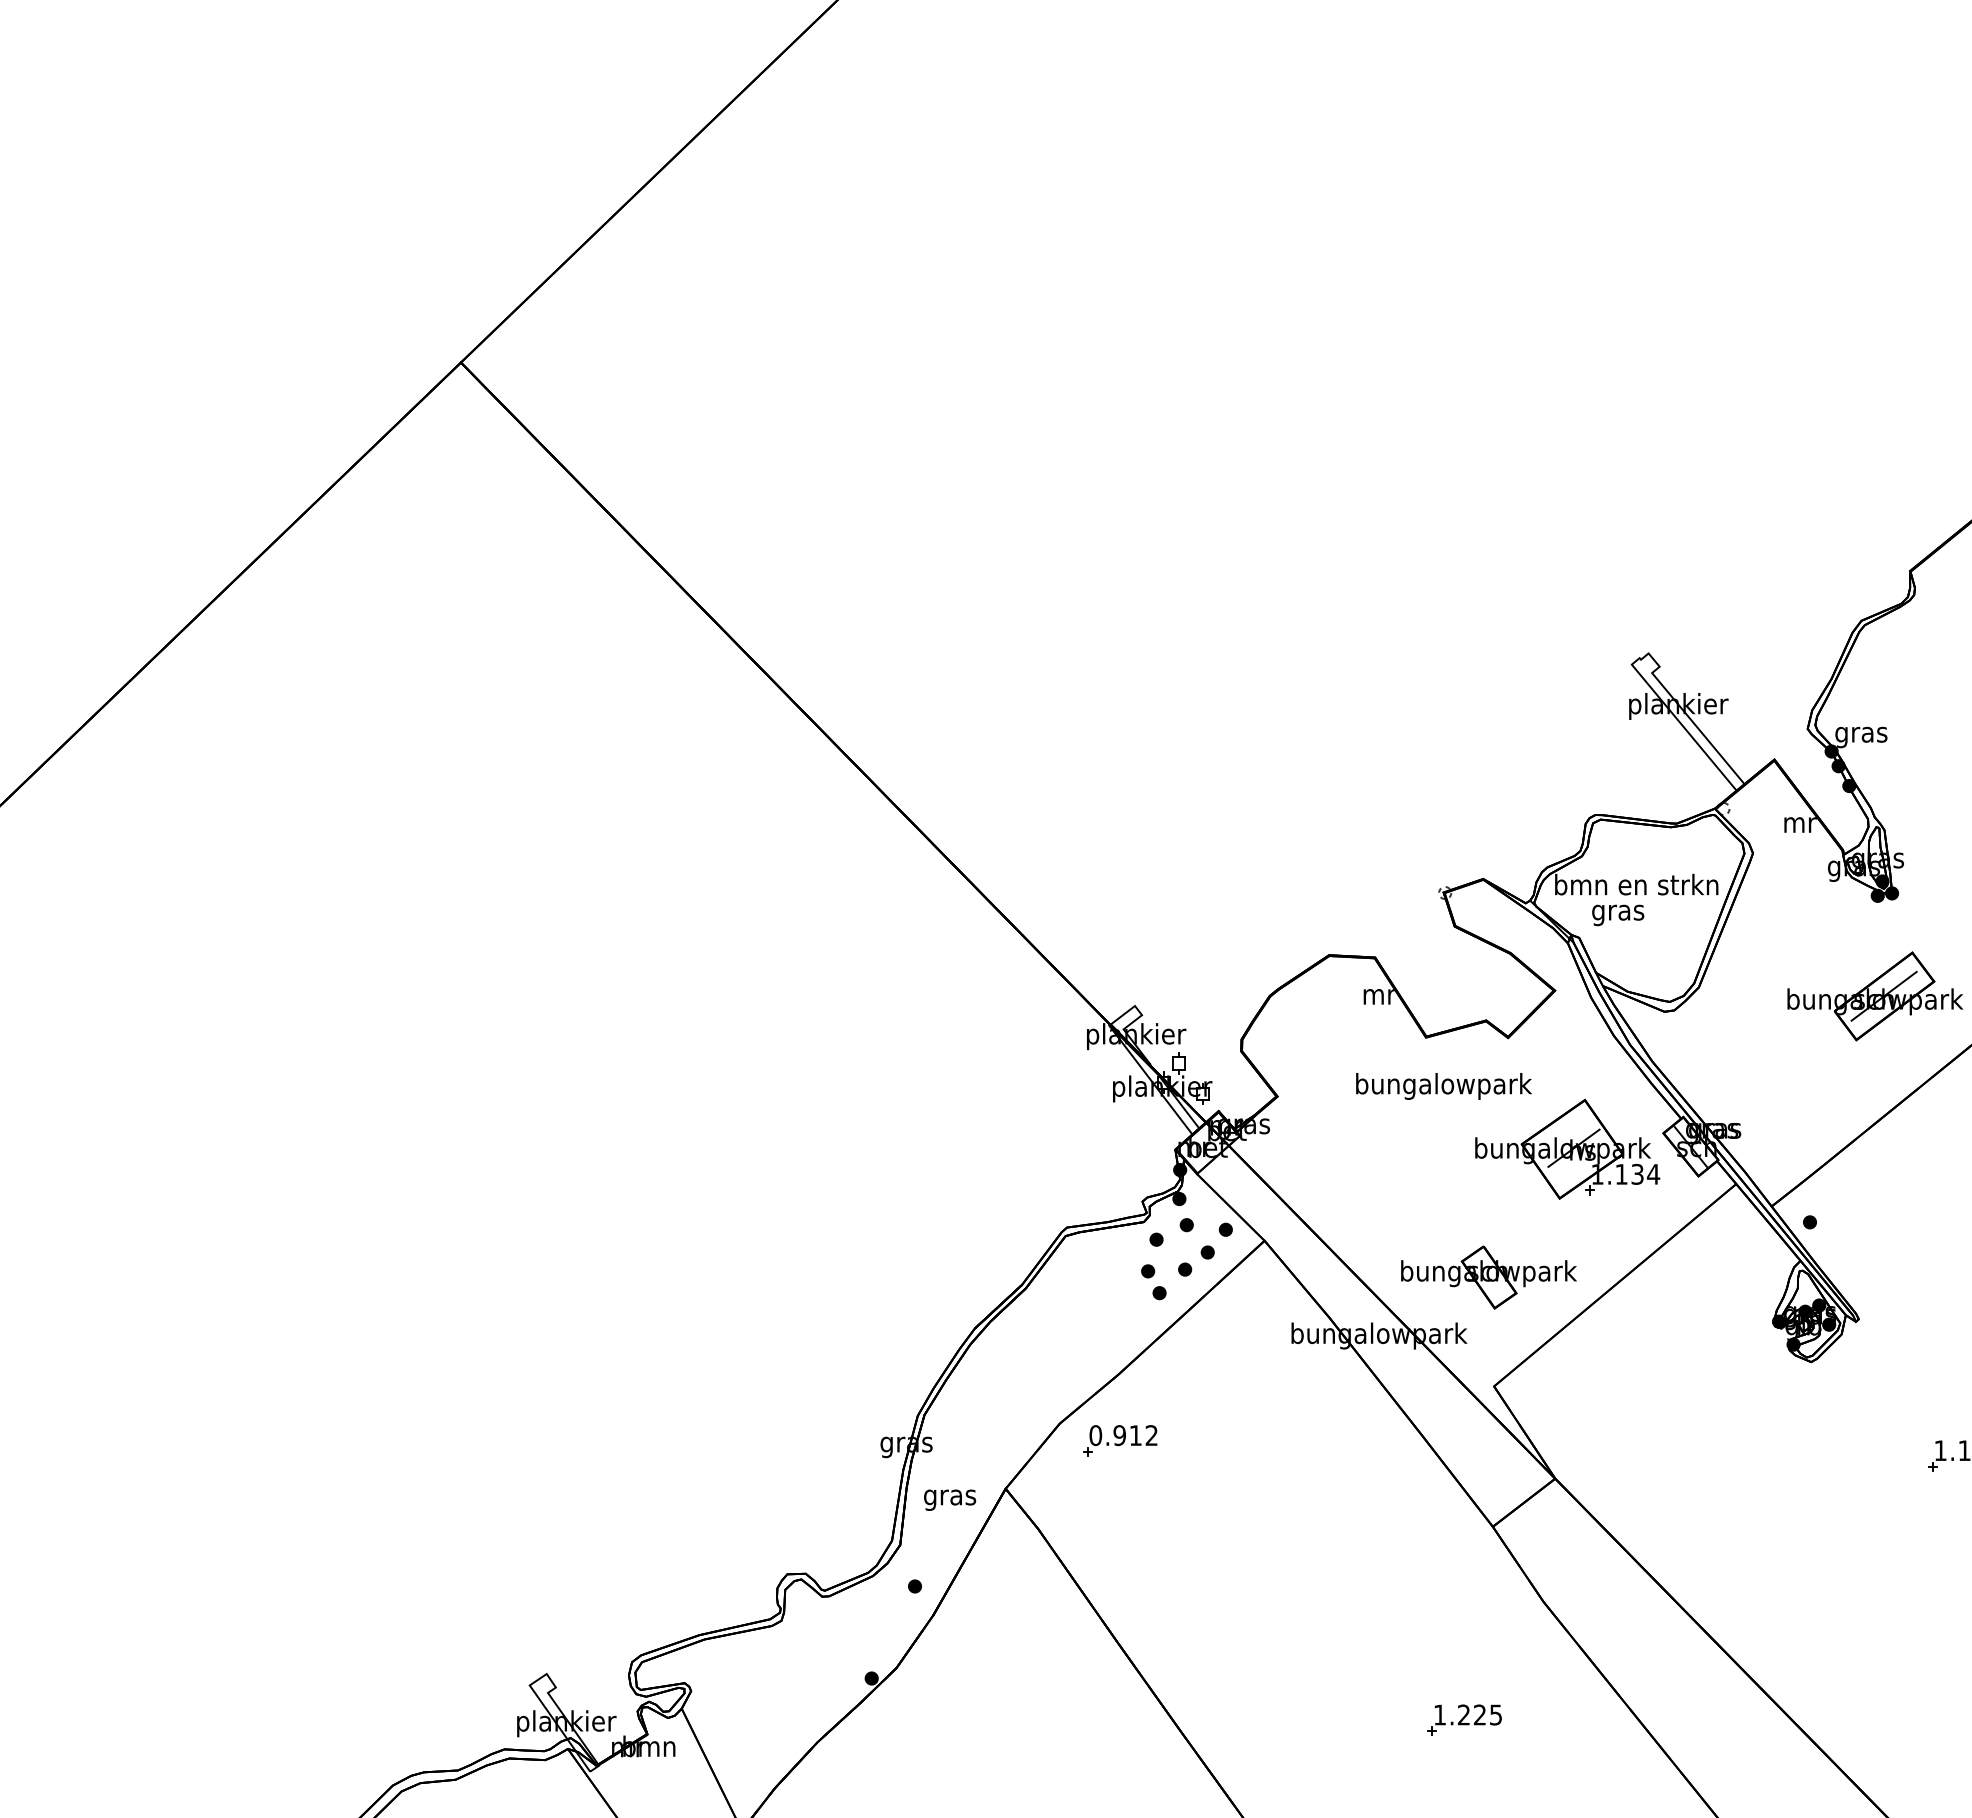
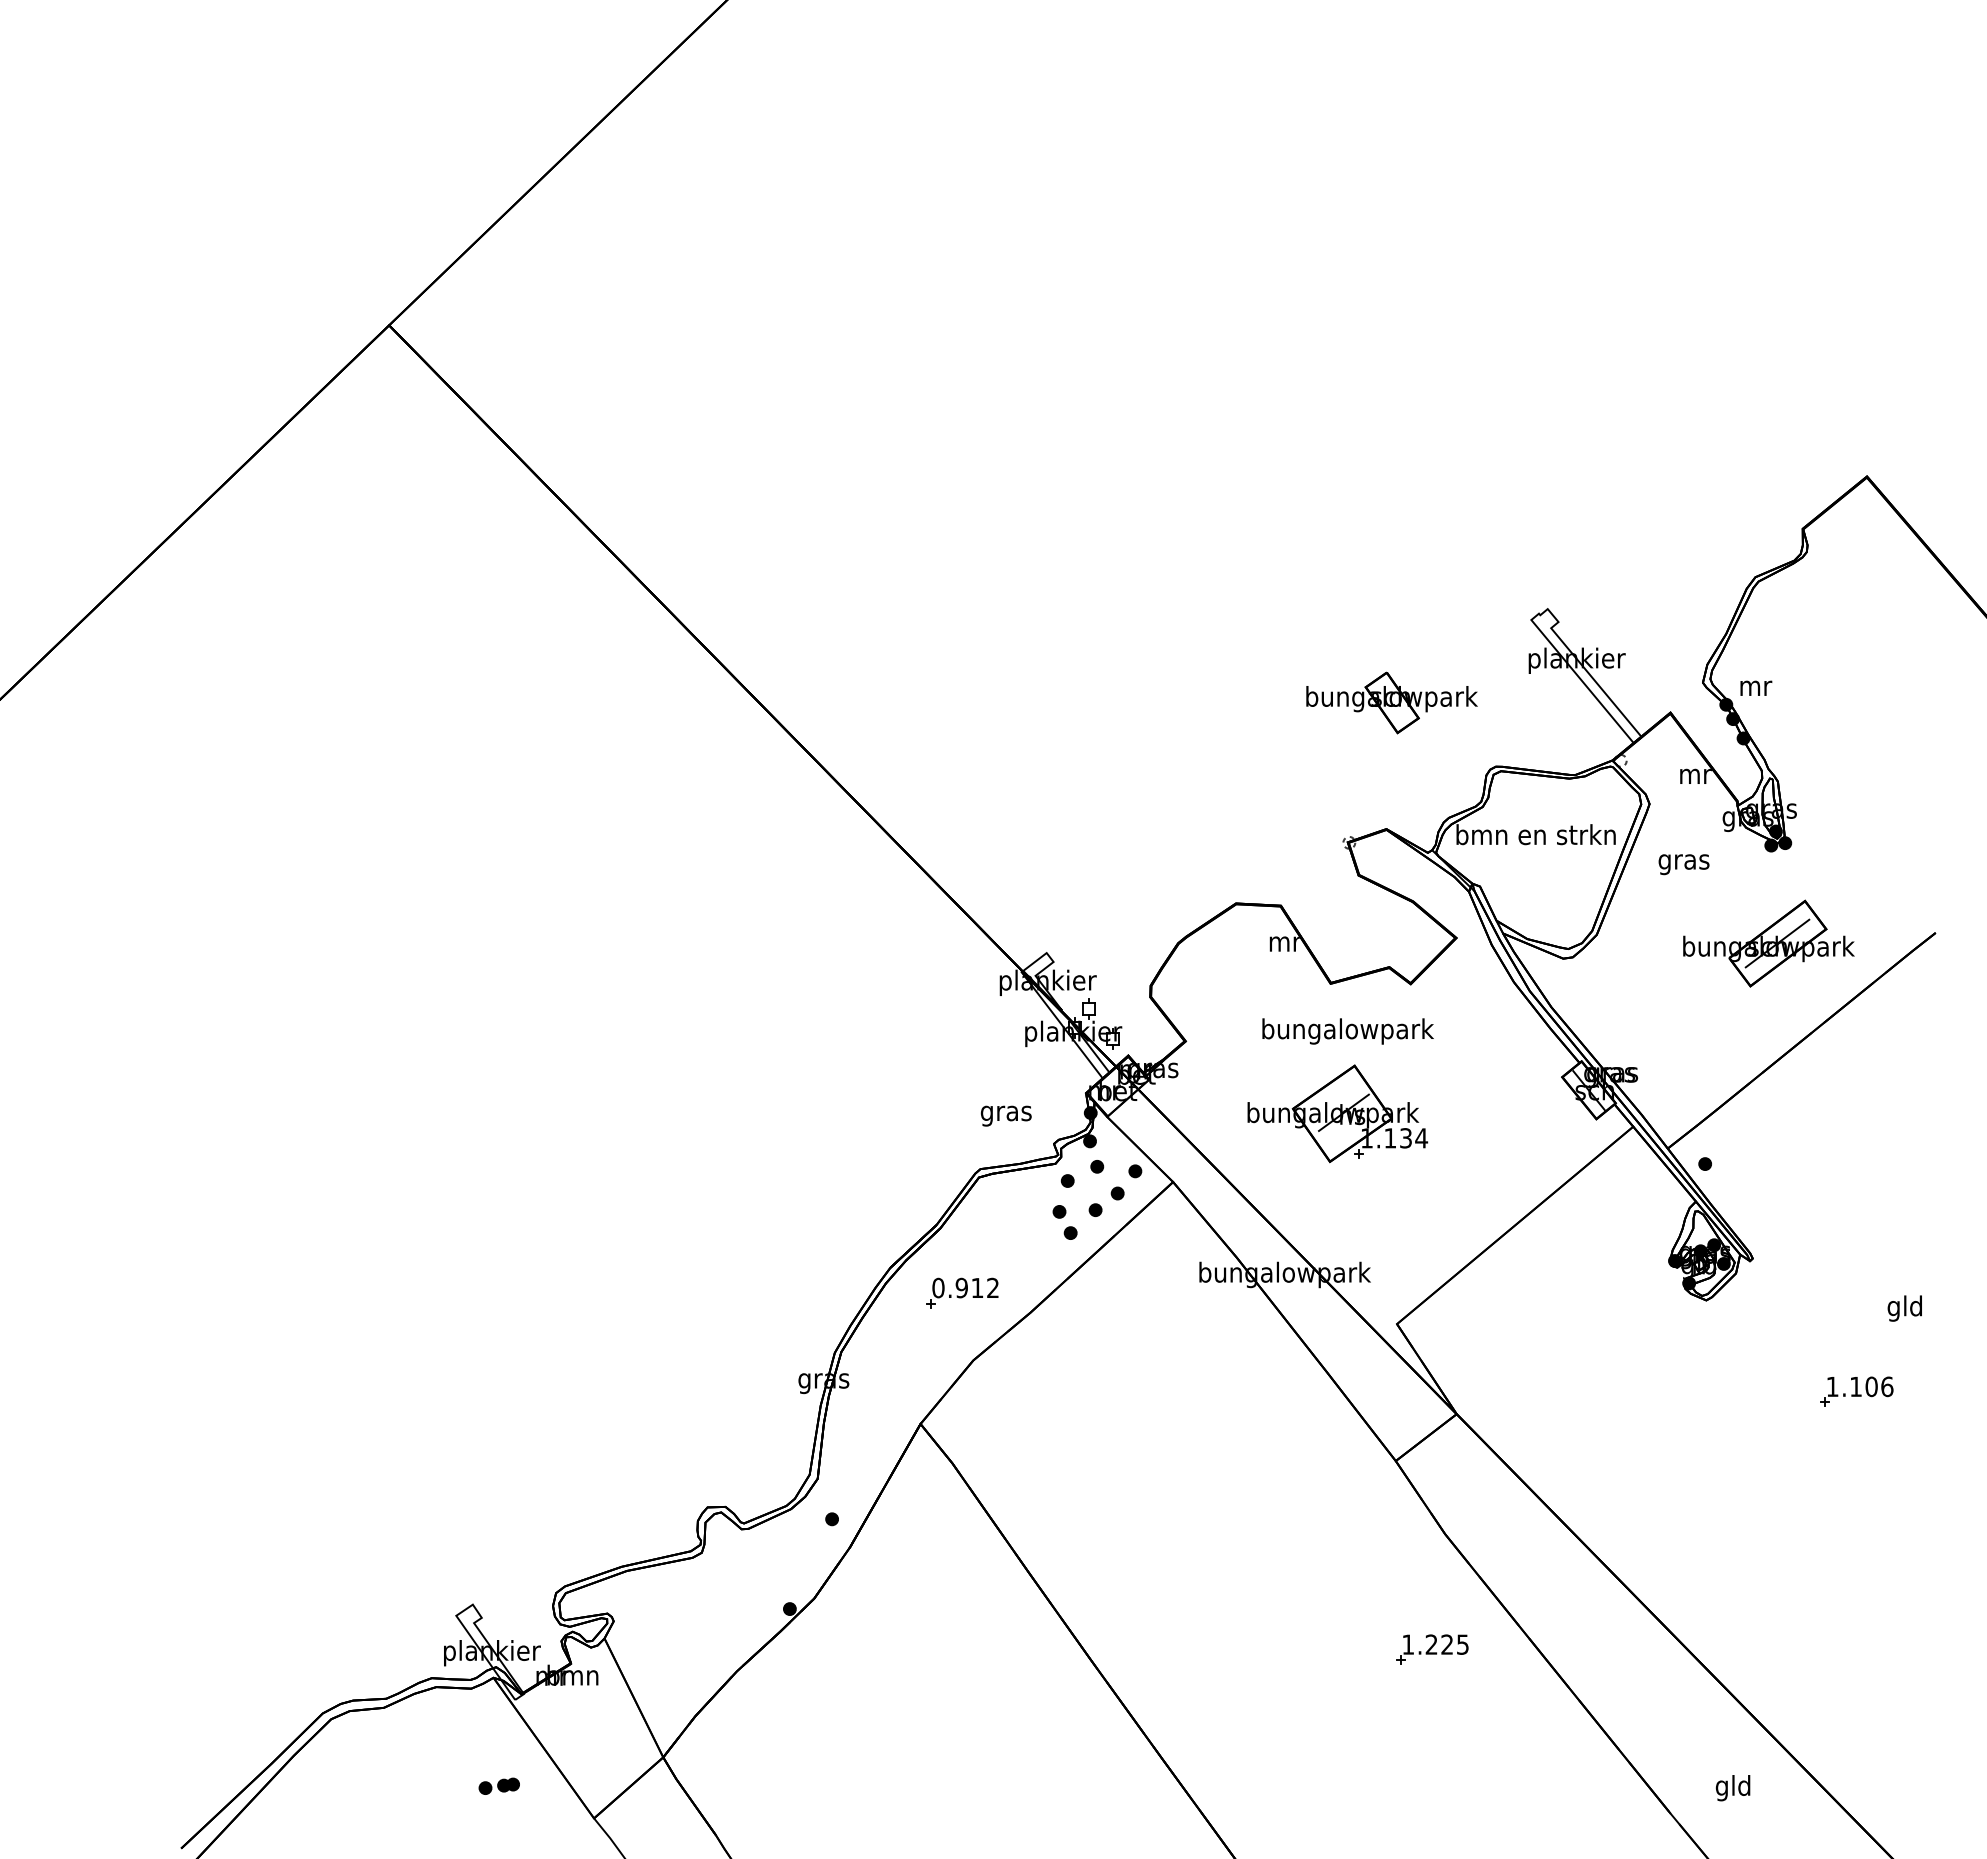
text: (1861, 736) -> (1755, 690), gras -> mr
text: (1617, 915) -> (1683, 864), moved
part: (1567, 1148) -> (1337, 1113), moved
part: (1488, 1277) -> (1391, 702), moved
part: (1120, 1440) -> (962, 1292), moved
text: (949, 1499) -> (1005, 1115), moved
part: (1464, 1719) -> (1432, 1649), moved

